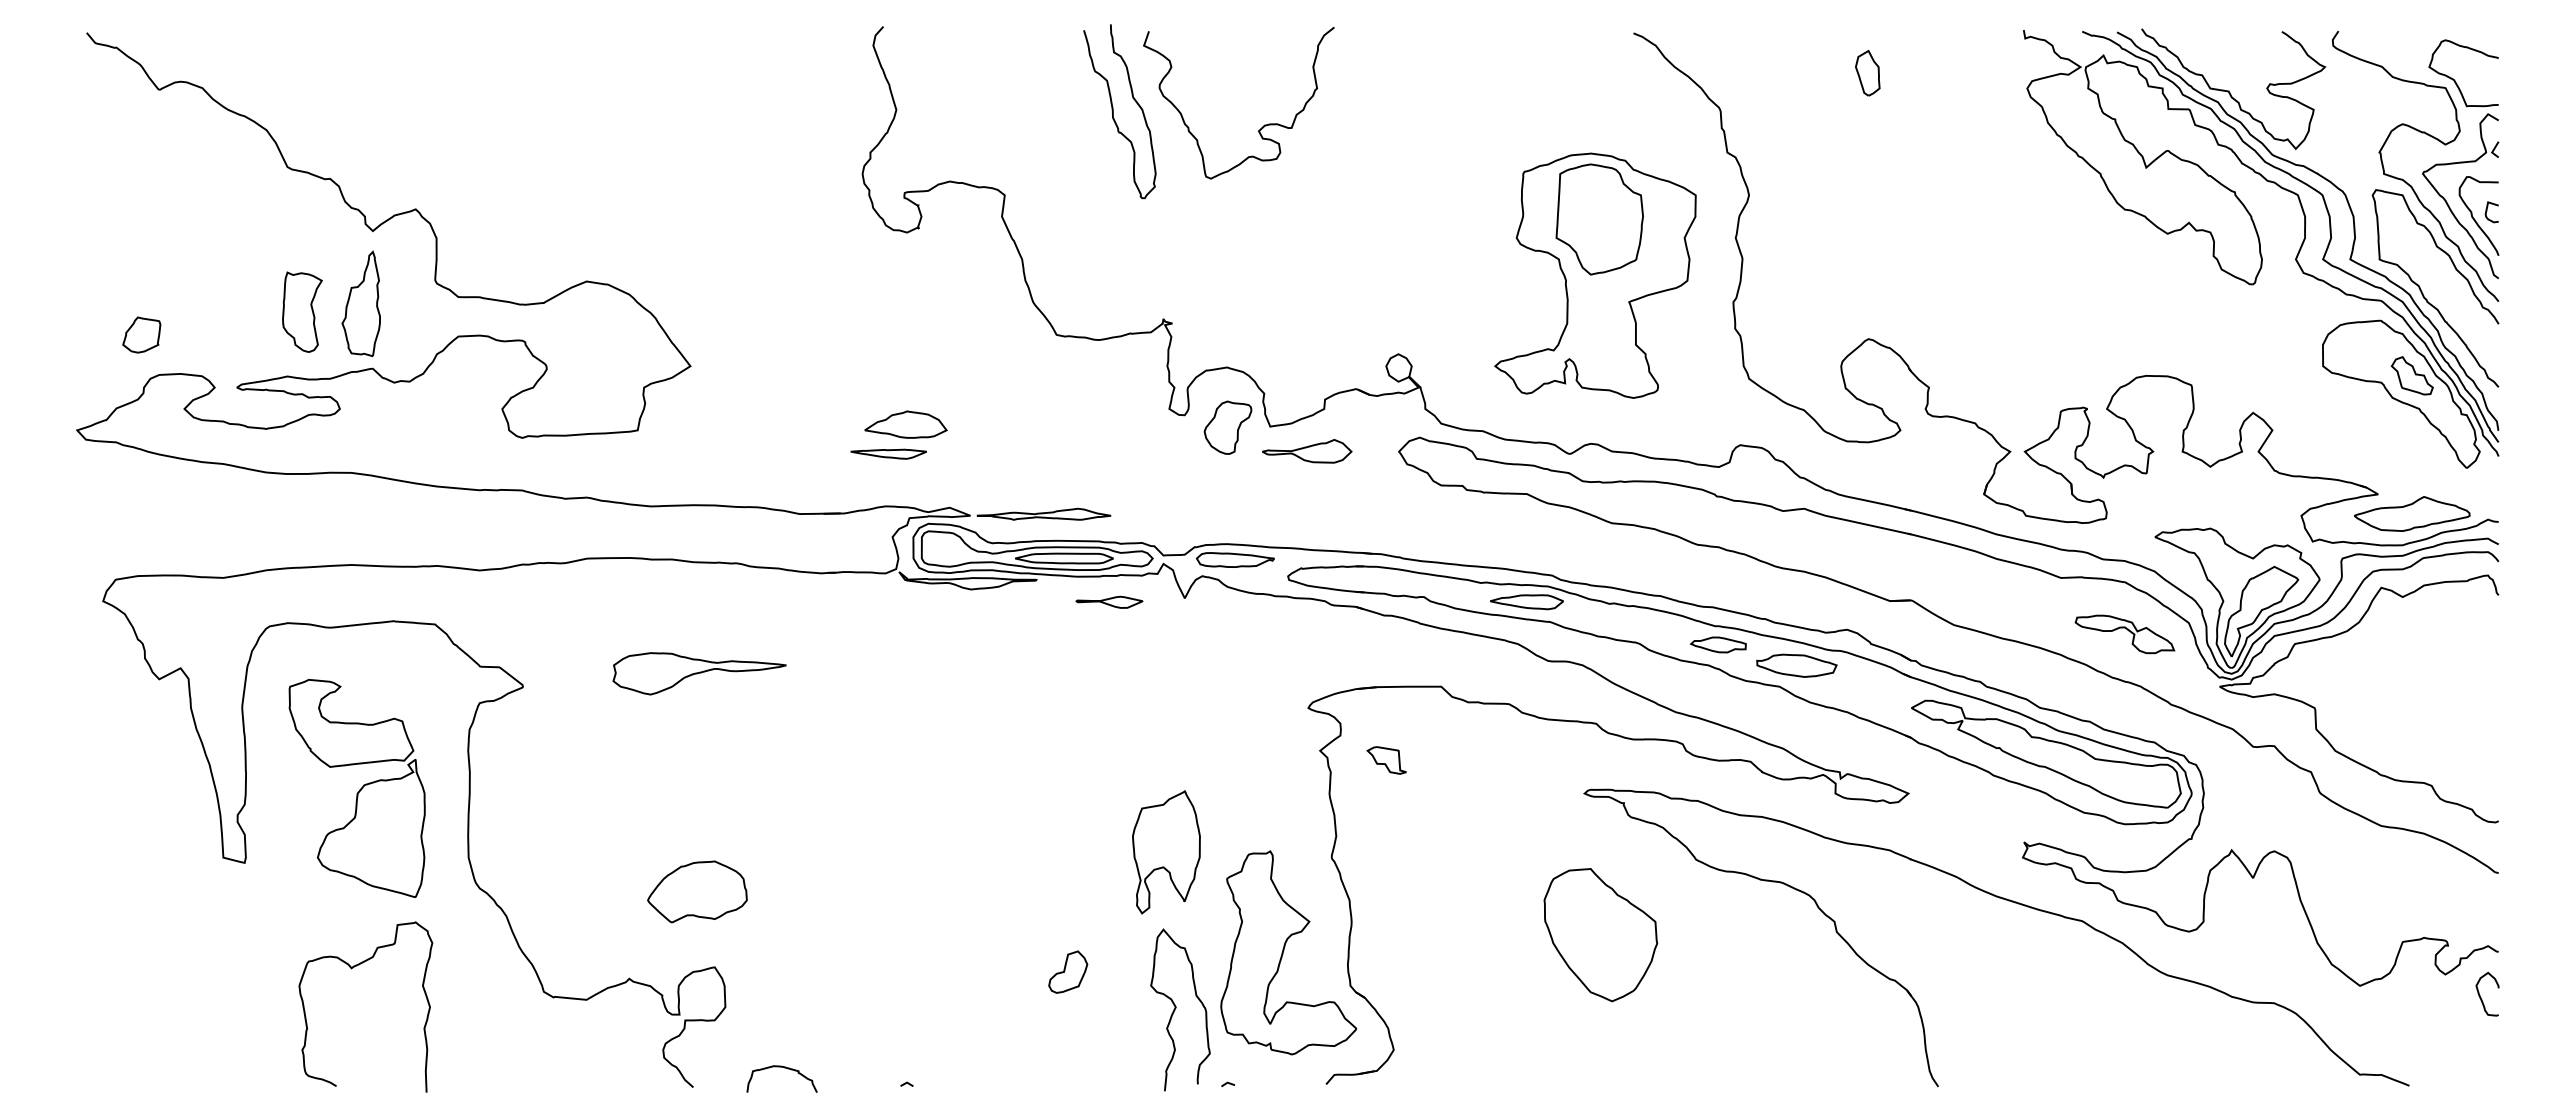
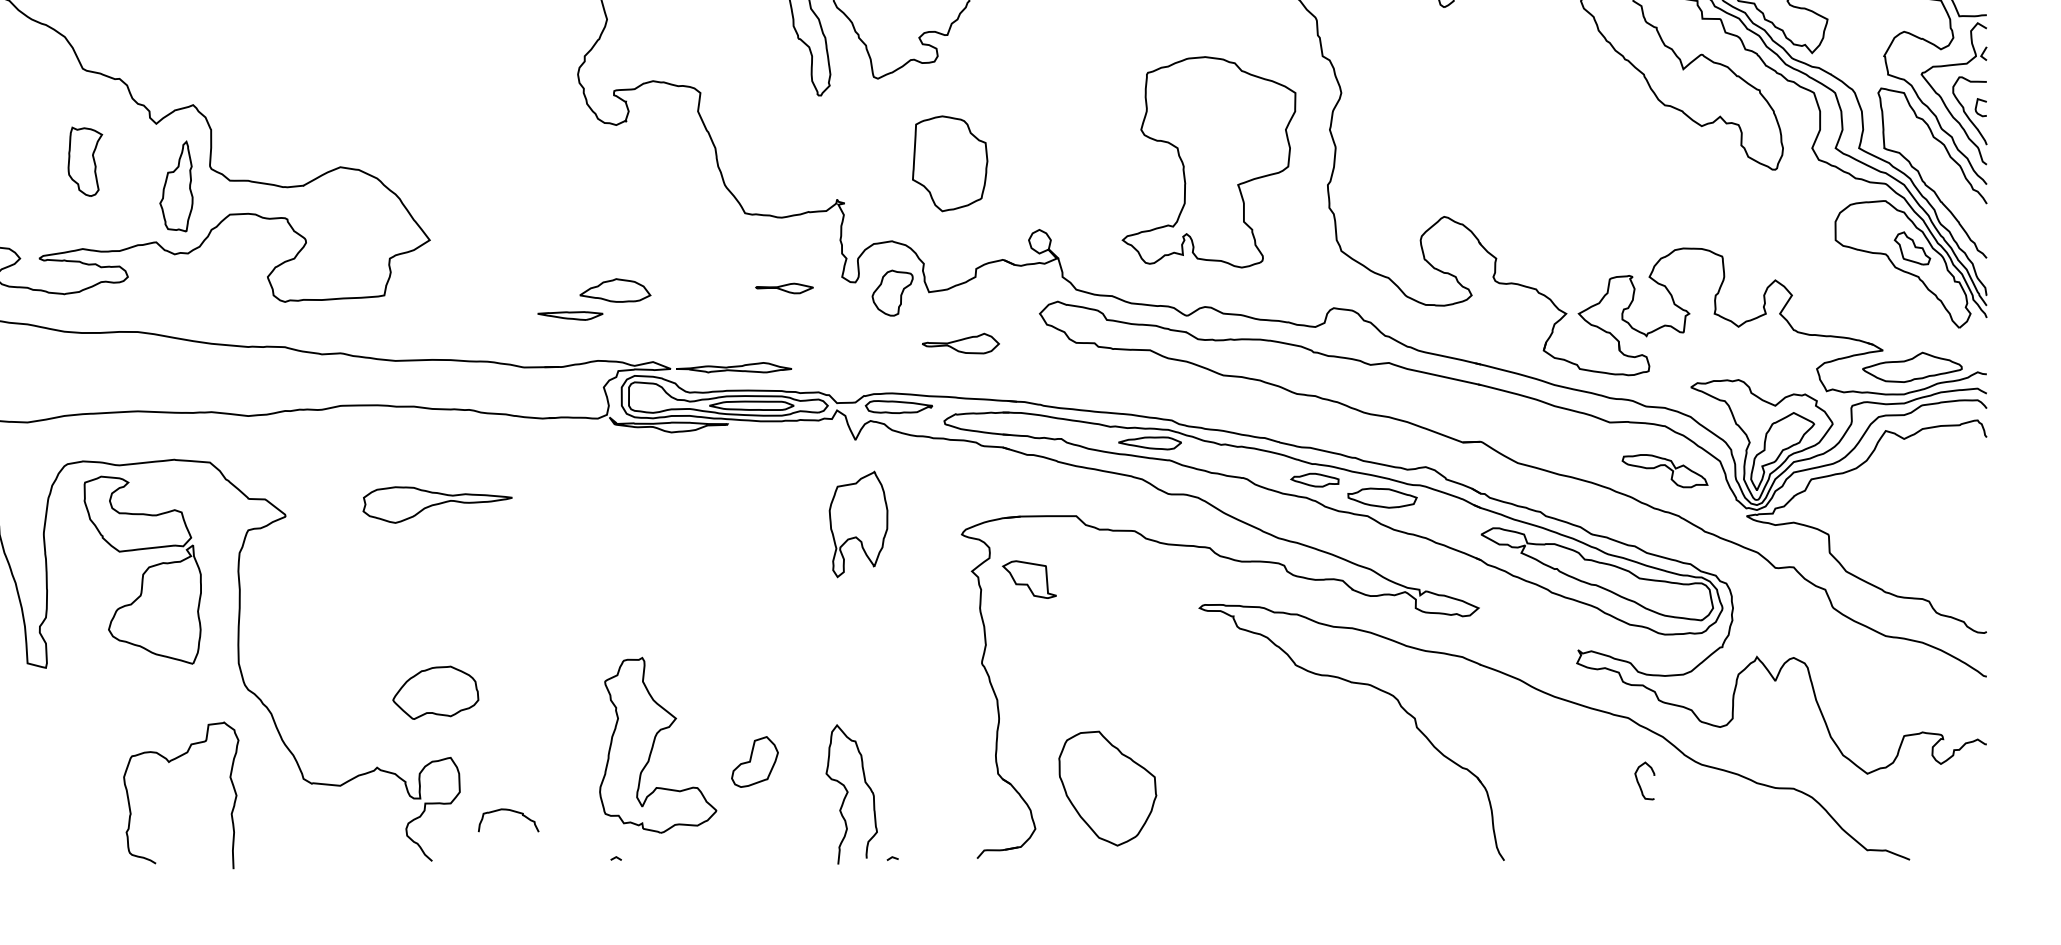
part: (1599, 219) -> (949, 163), moved
part: (360, 303) -> (175, 186), moved
part: (302, 311) -> (85, 161), moved
part: (1307, 451) -> (961, 343), moved
part: (888, 453) -> (570, 315), moved
part: (1109, 601) -> (784, 287), moved
part: (1386, 760) -> (1029, 579), size x1.6
part: (356, 788) -> (142, 570), moved
part: (1166, 852) -> (858, 524), moved
part: (1600, 935) -> (1107, 788), moved
part: (1288, 952) -> (658, 745), moved
curve: (351, 969) -> (168, 763), moved
part: (1068, 971) -> (755, 761), size x1.4
curve: (2481, 997) -> (1639, 783), moved
curve: (784, 1068) -> (510, 811), moved

